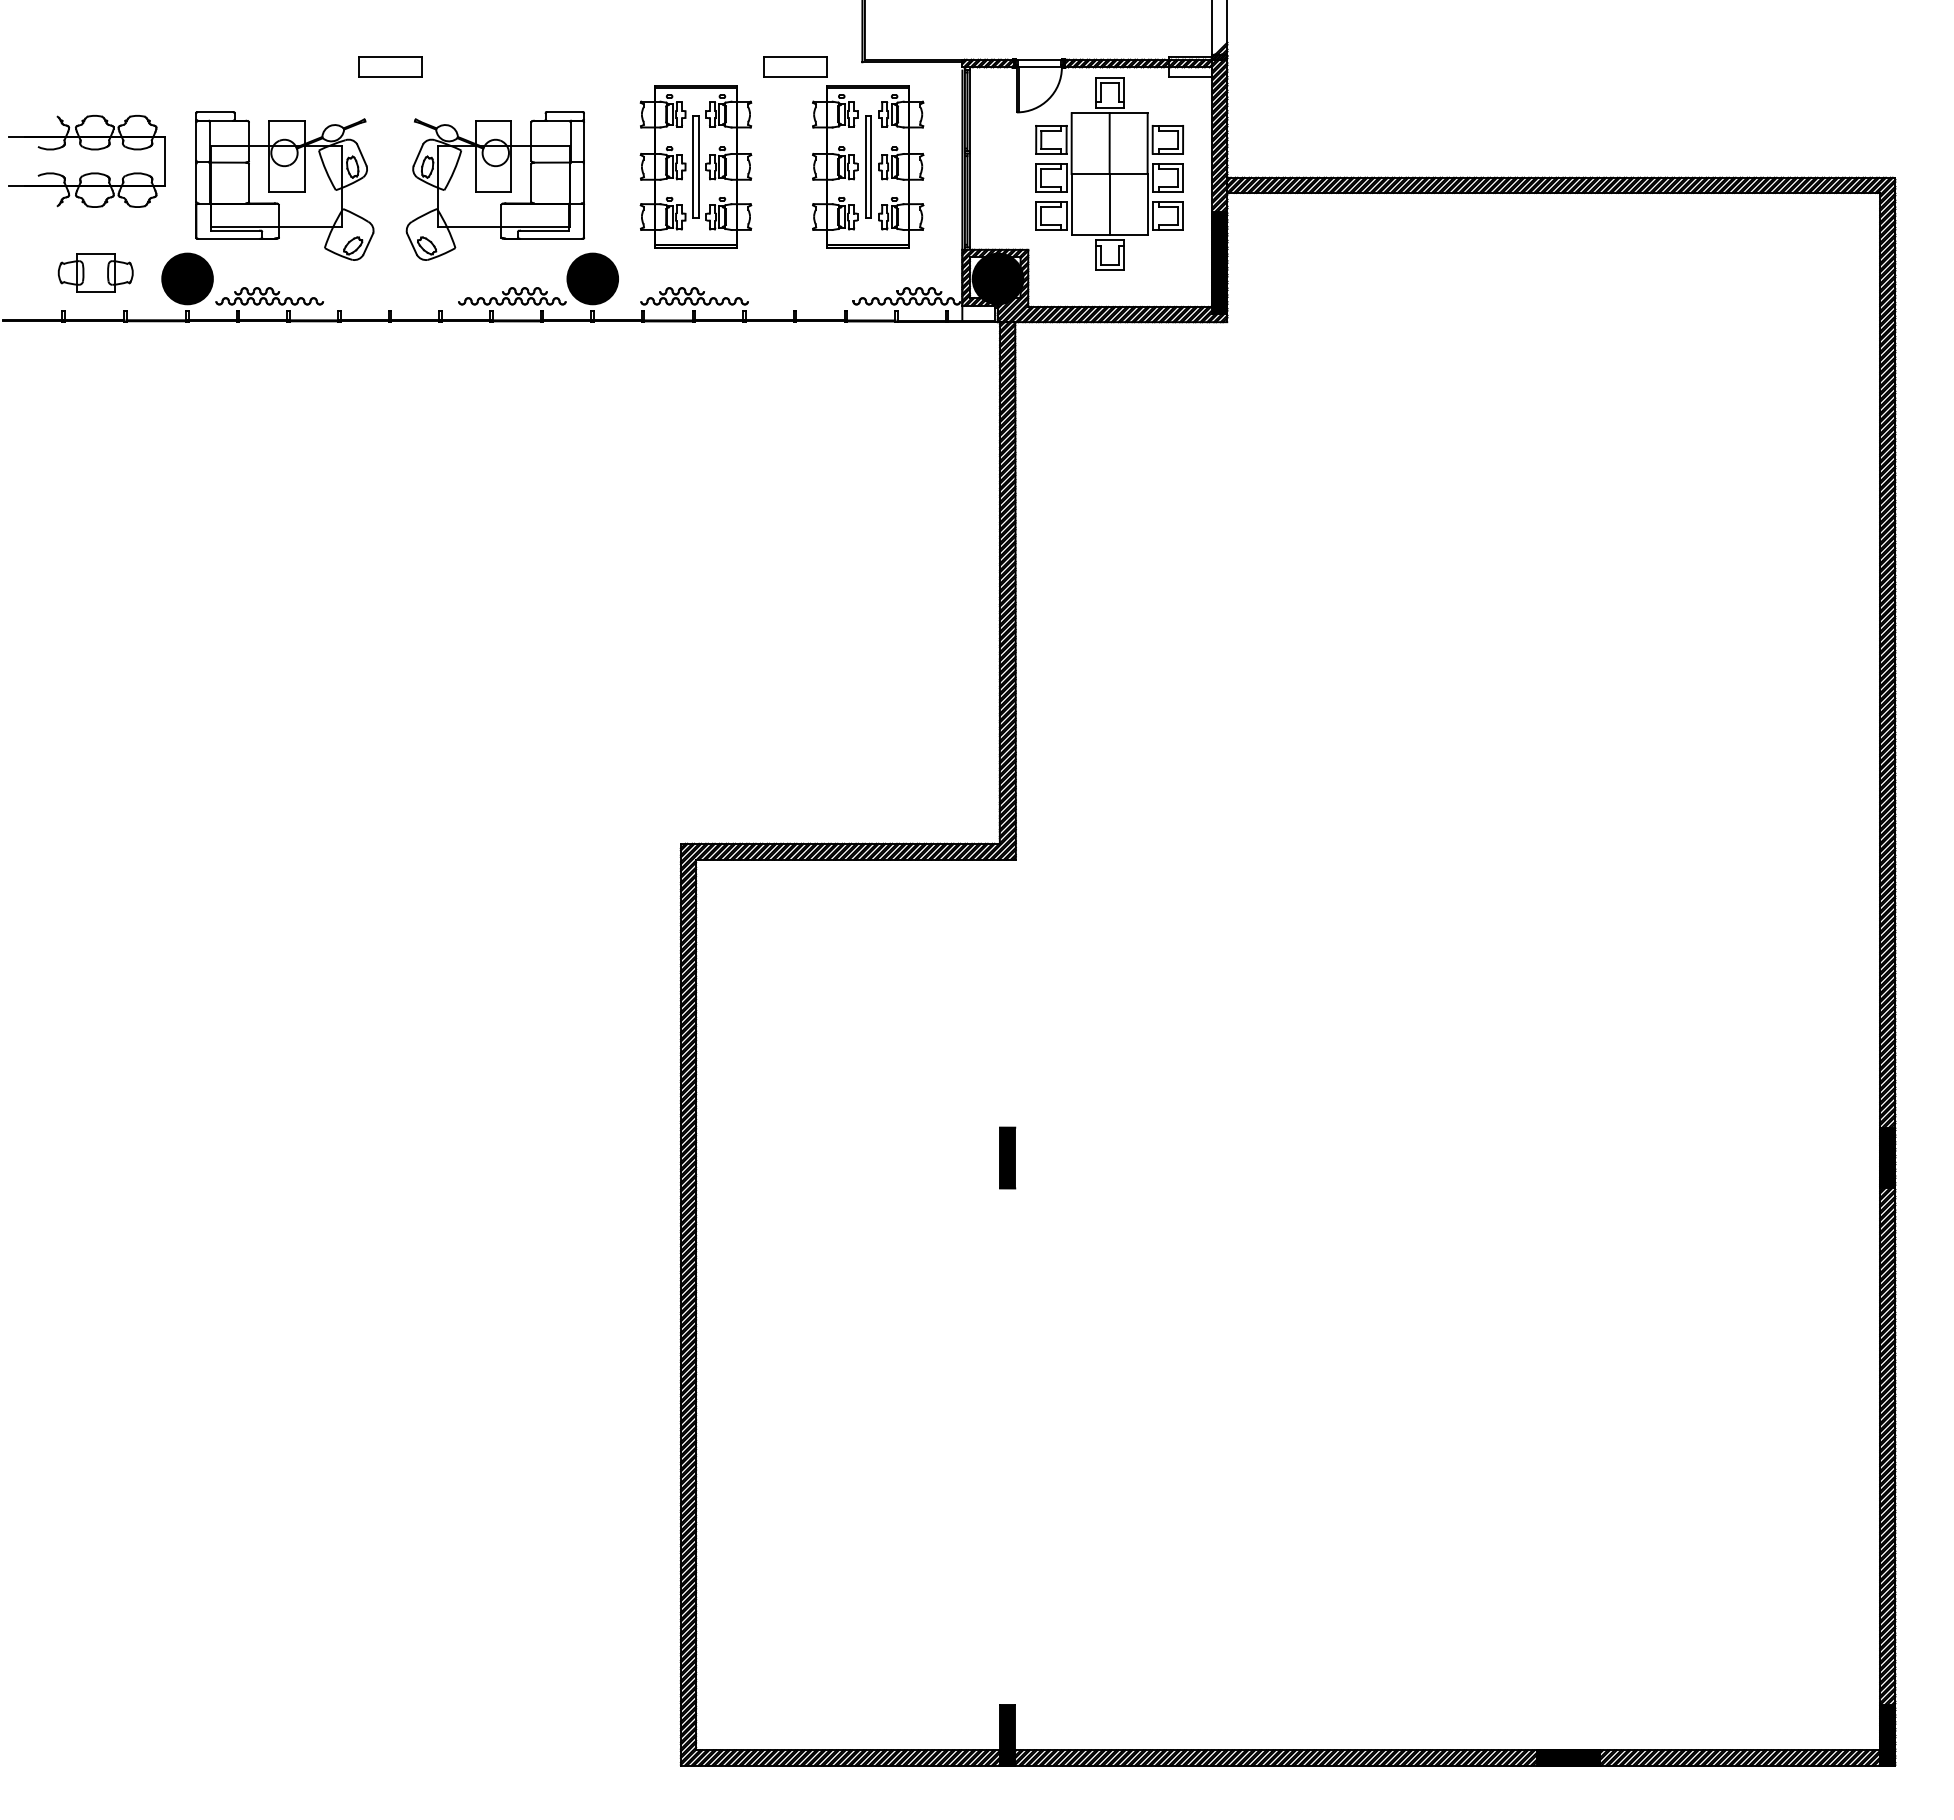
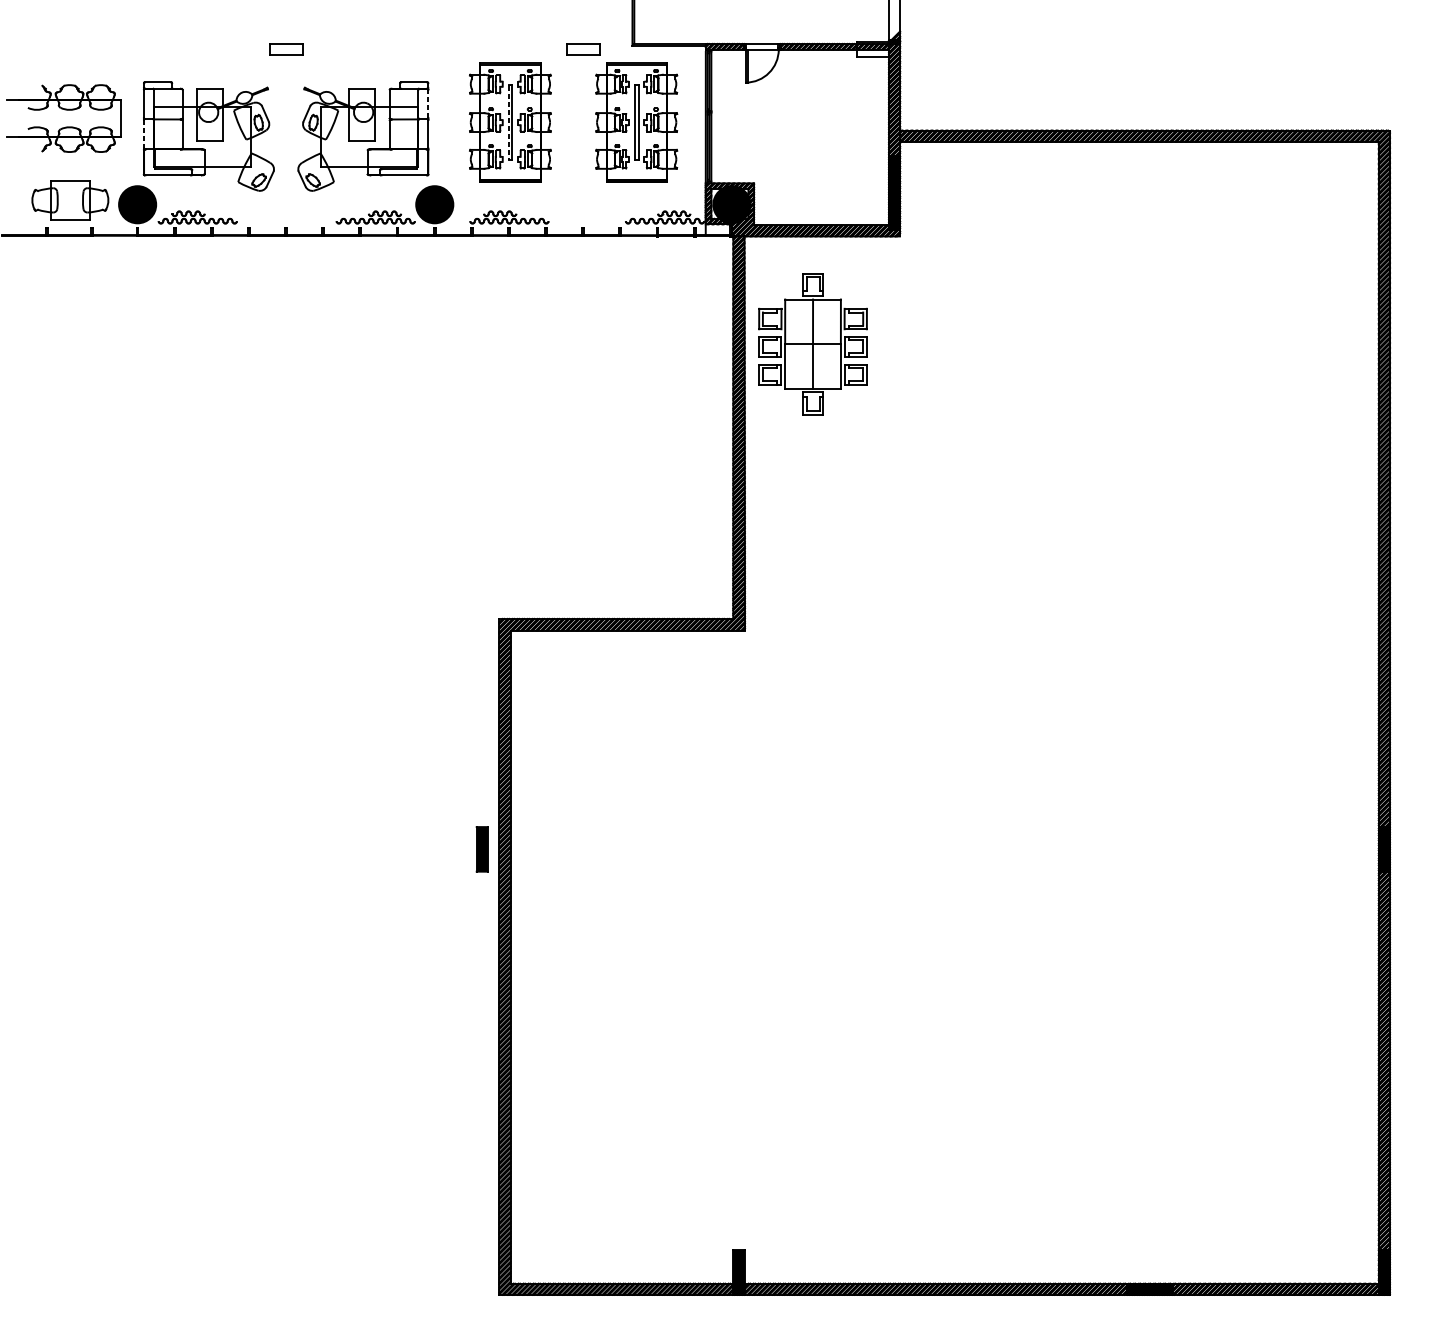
part: (390, 66) -> (286, 48), size x0.7
part: (795, 66) -> (583, 48), size x0.7
line: (583, 141) -> (427, 103), solid -> dashed
line: (693, 166) -> (508, 122), solid -> dashed
part: (1109, 173) -> (812, 343), moved
line: (196, 182) -> (144, 134), solid -> dashed
part: (95, 272) -> (70, 200), size x1.4
part: (1007, 1157) -> (482, 848), moved

